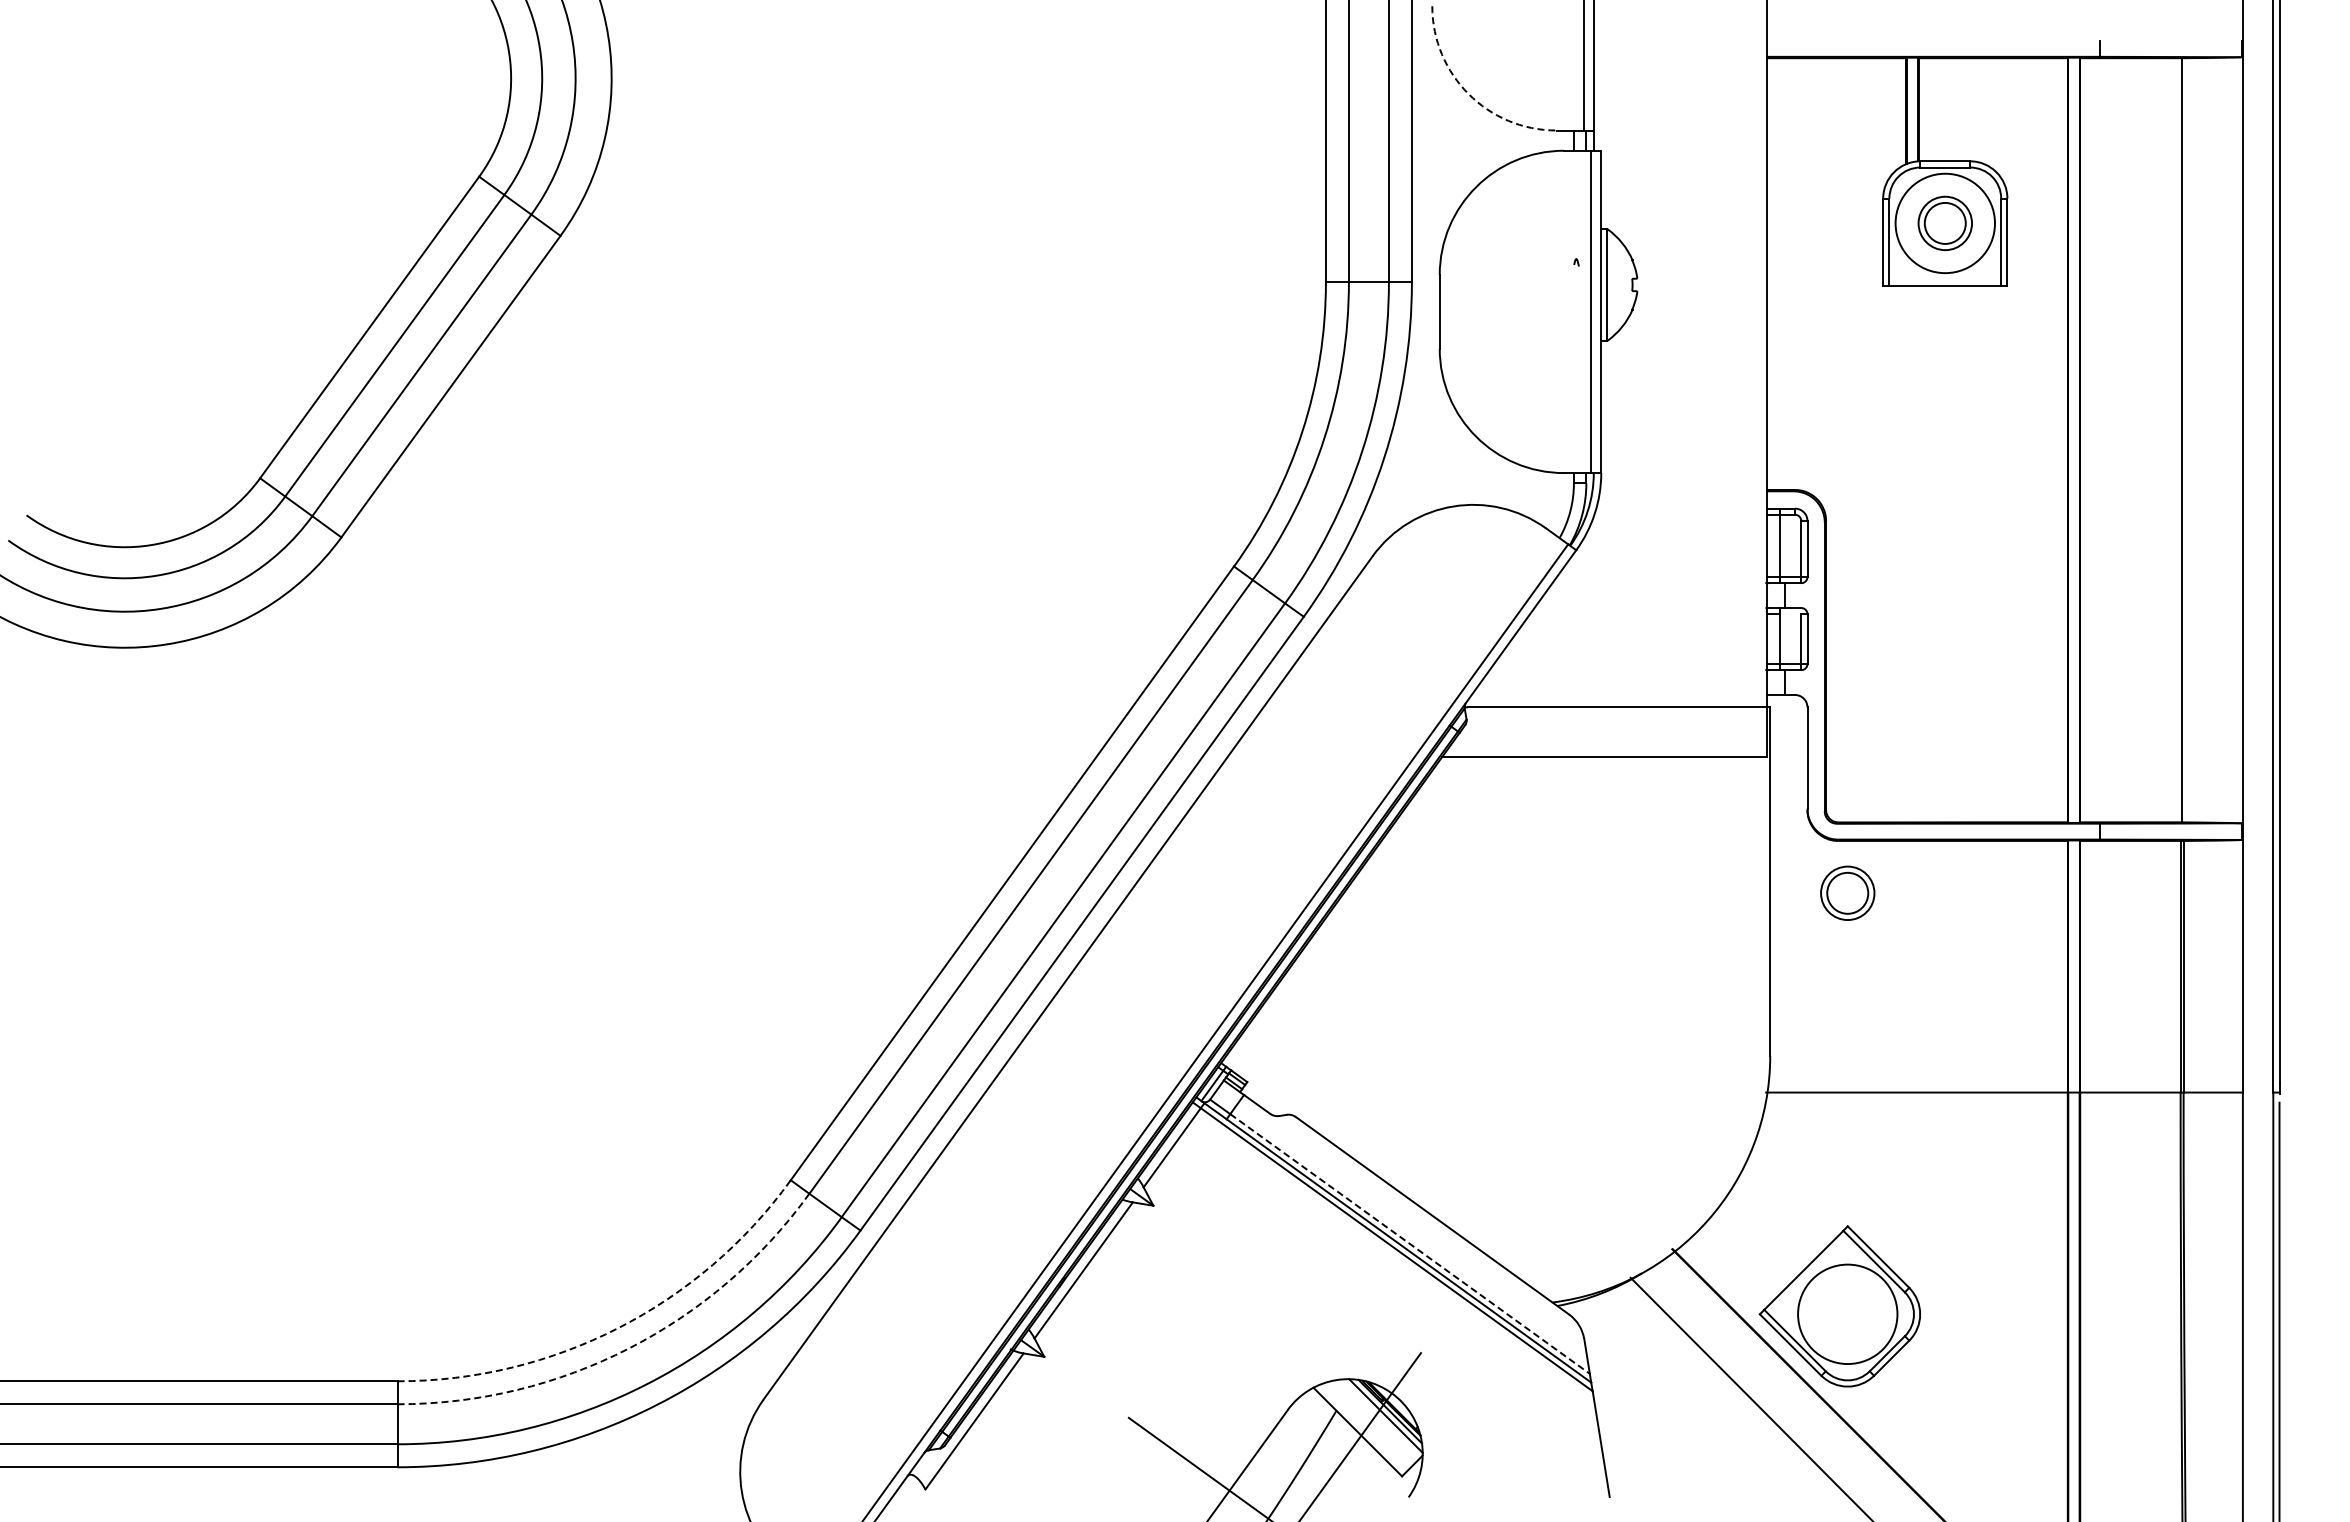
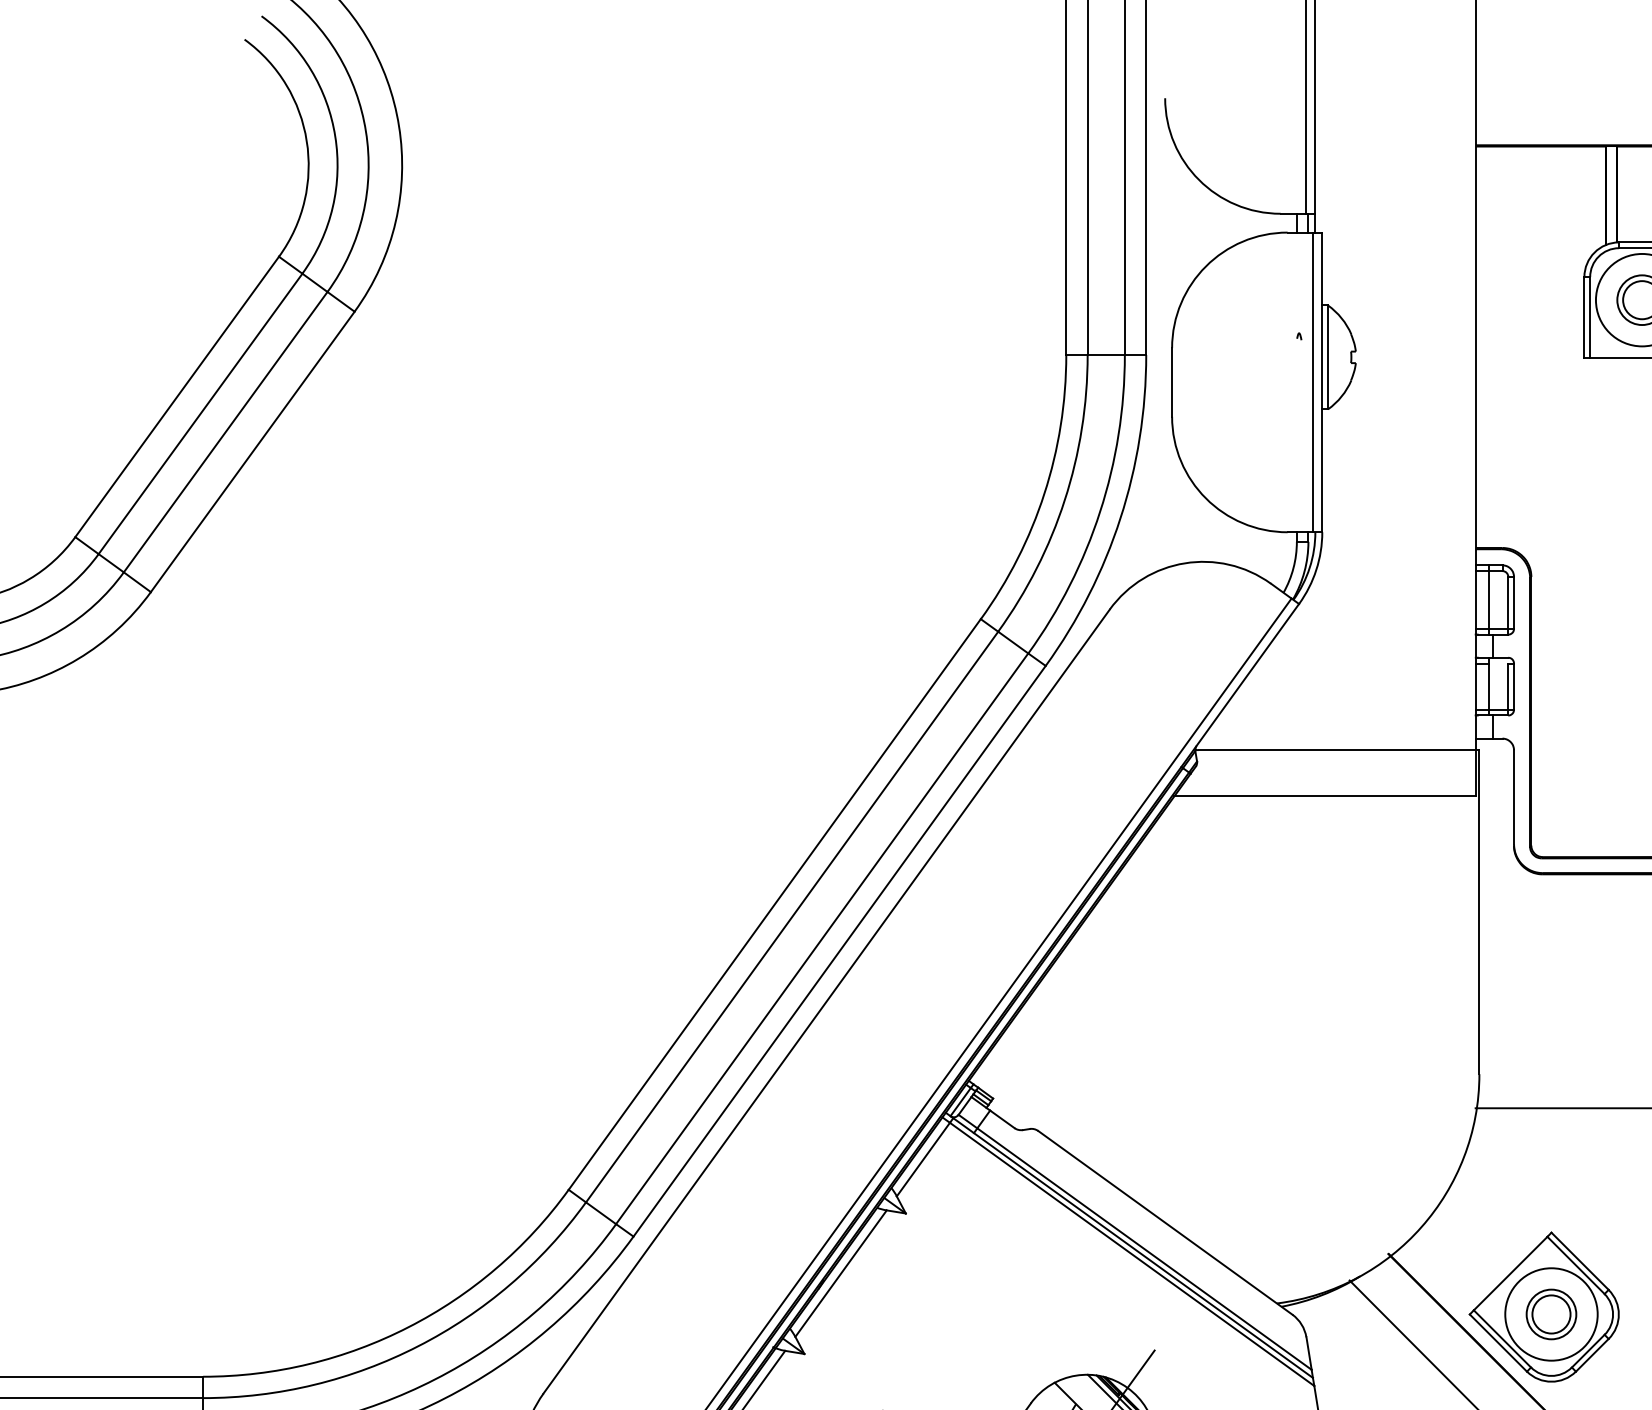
arc: (1468, 94) -> (1198, 180), dashed -> solid
part: (1847, 892) -> (1551, 1313), moved
line: (1410, 1244) -> (1144, 1249), dashed -> solid
arc: (618, 1328) -> (408, 1327), dashed -> solid
arc: (628, 1348) -> (417, 1346), dashed -> solid

